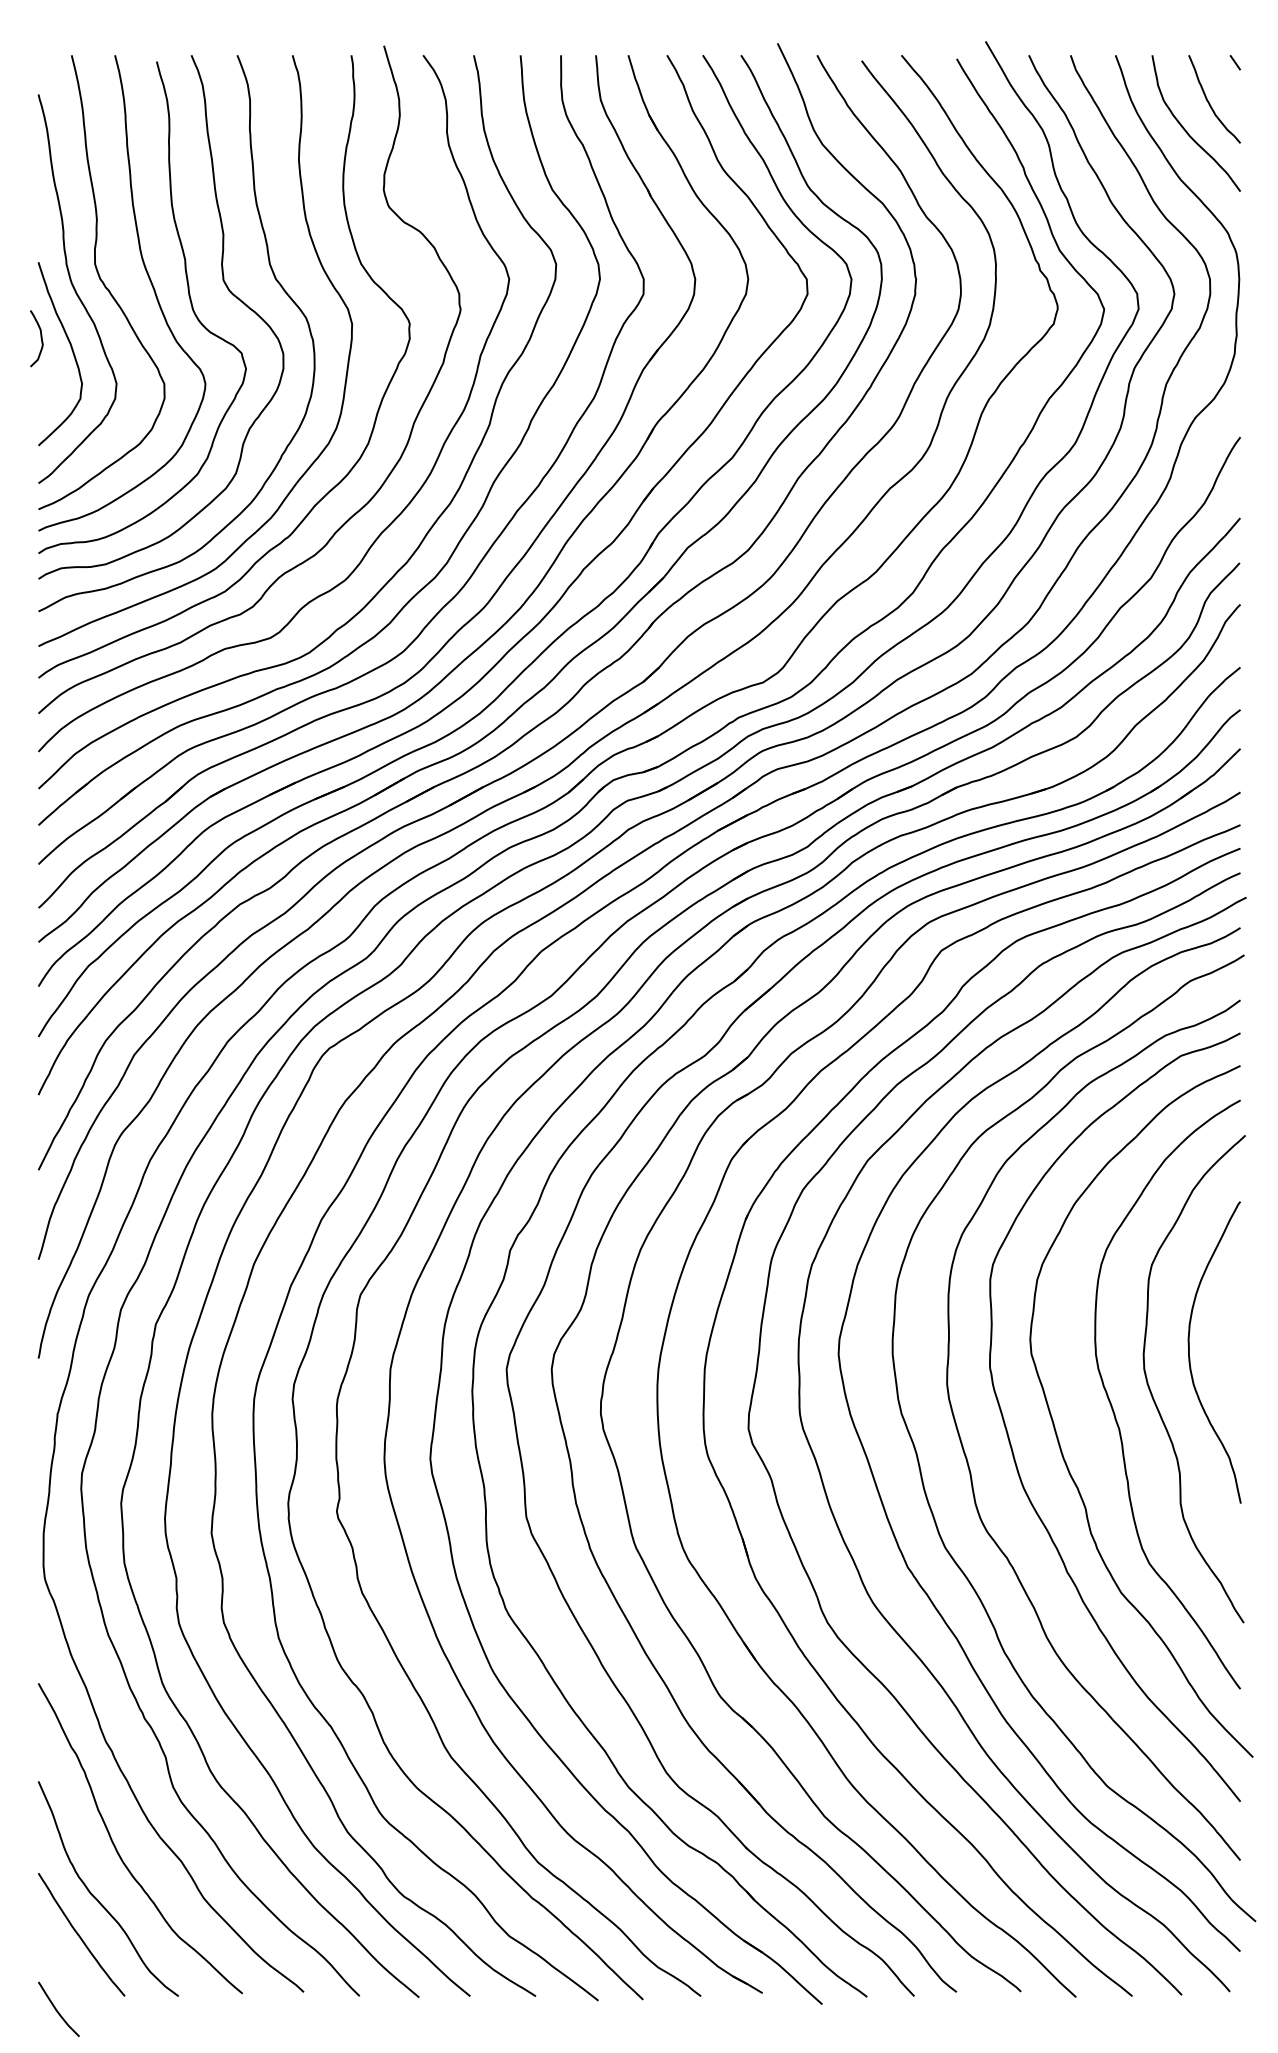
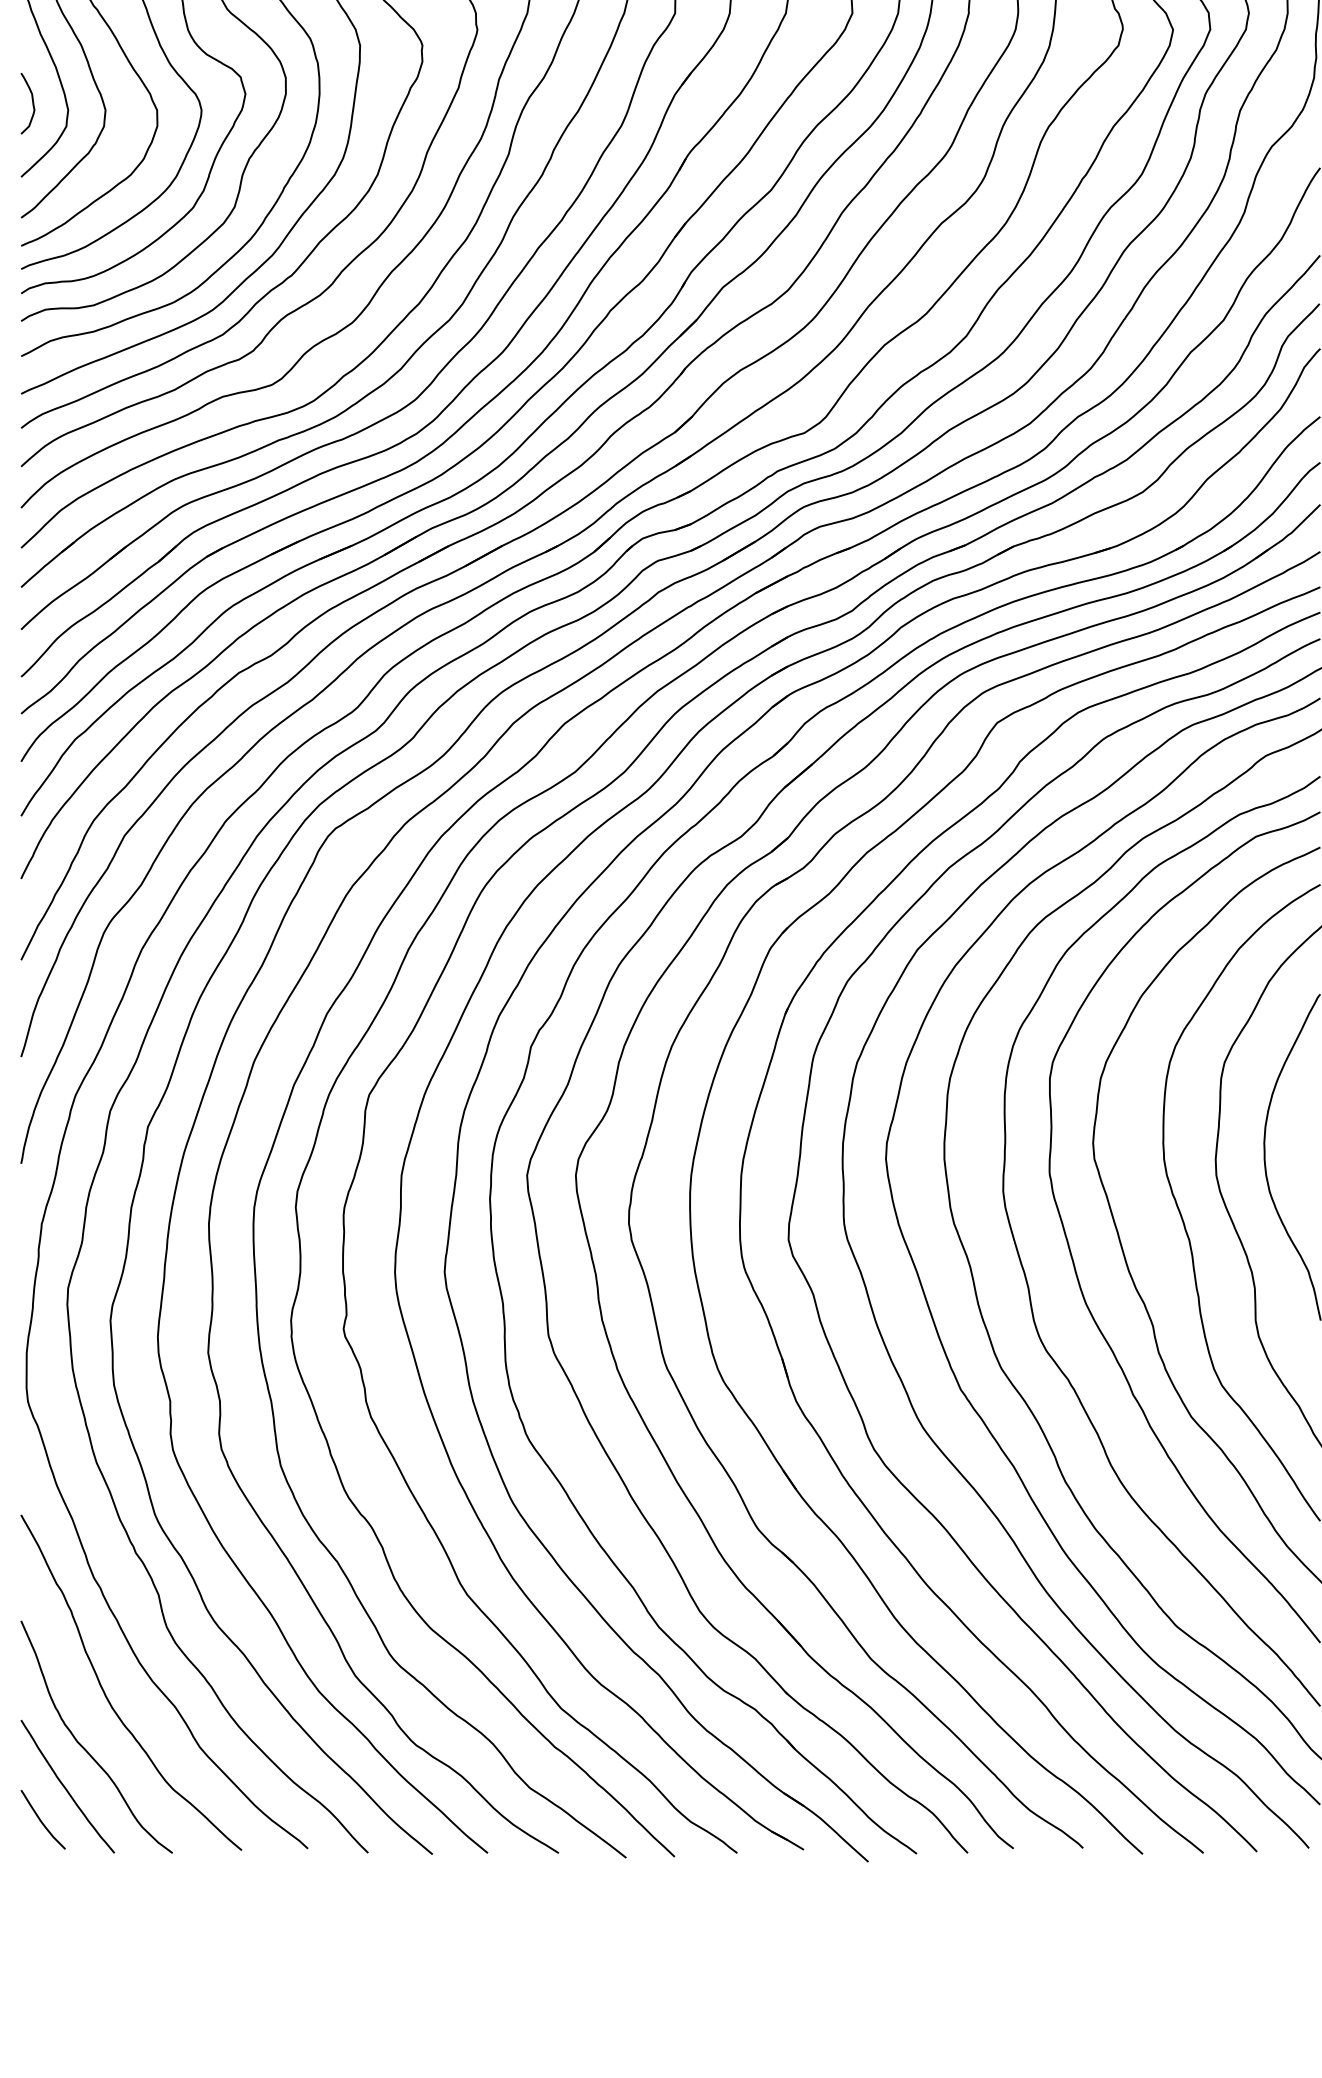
curve: (40, 338) -> (31, 103), moved
curve: (57, 2009) -> (41, 1819), moved

